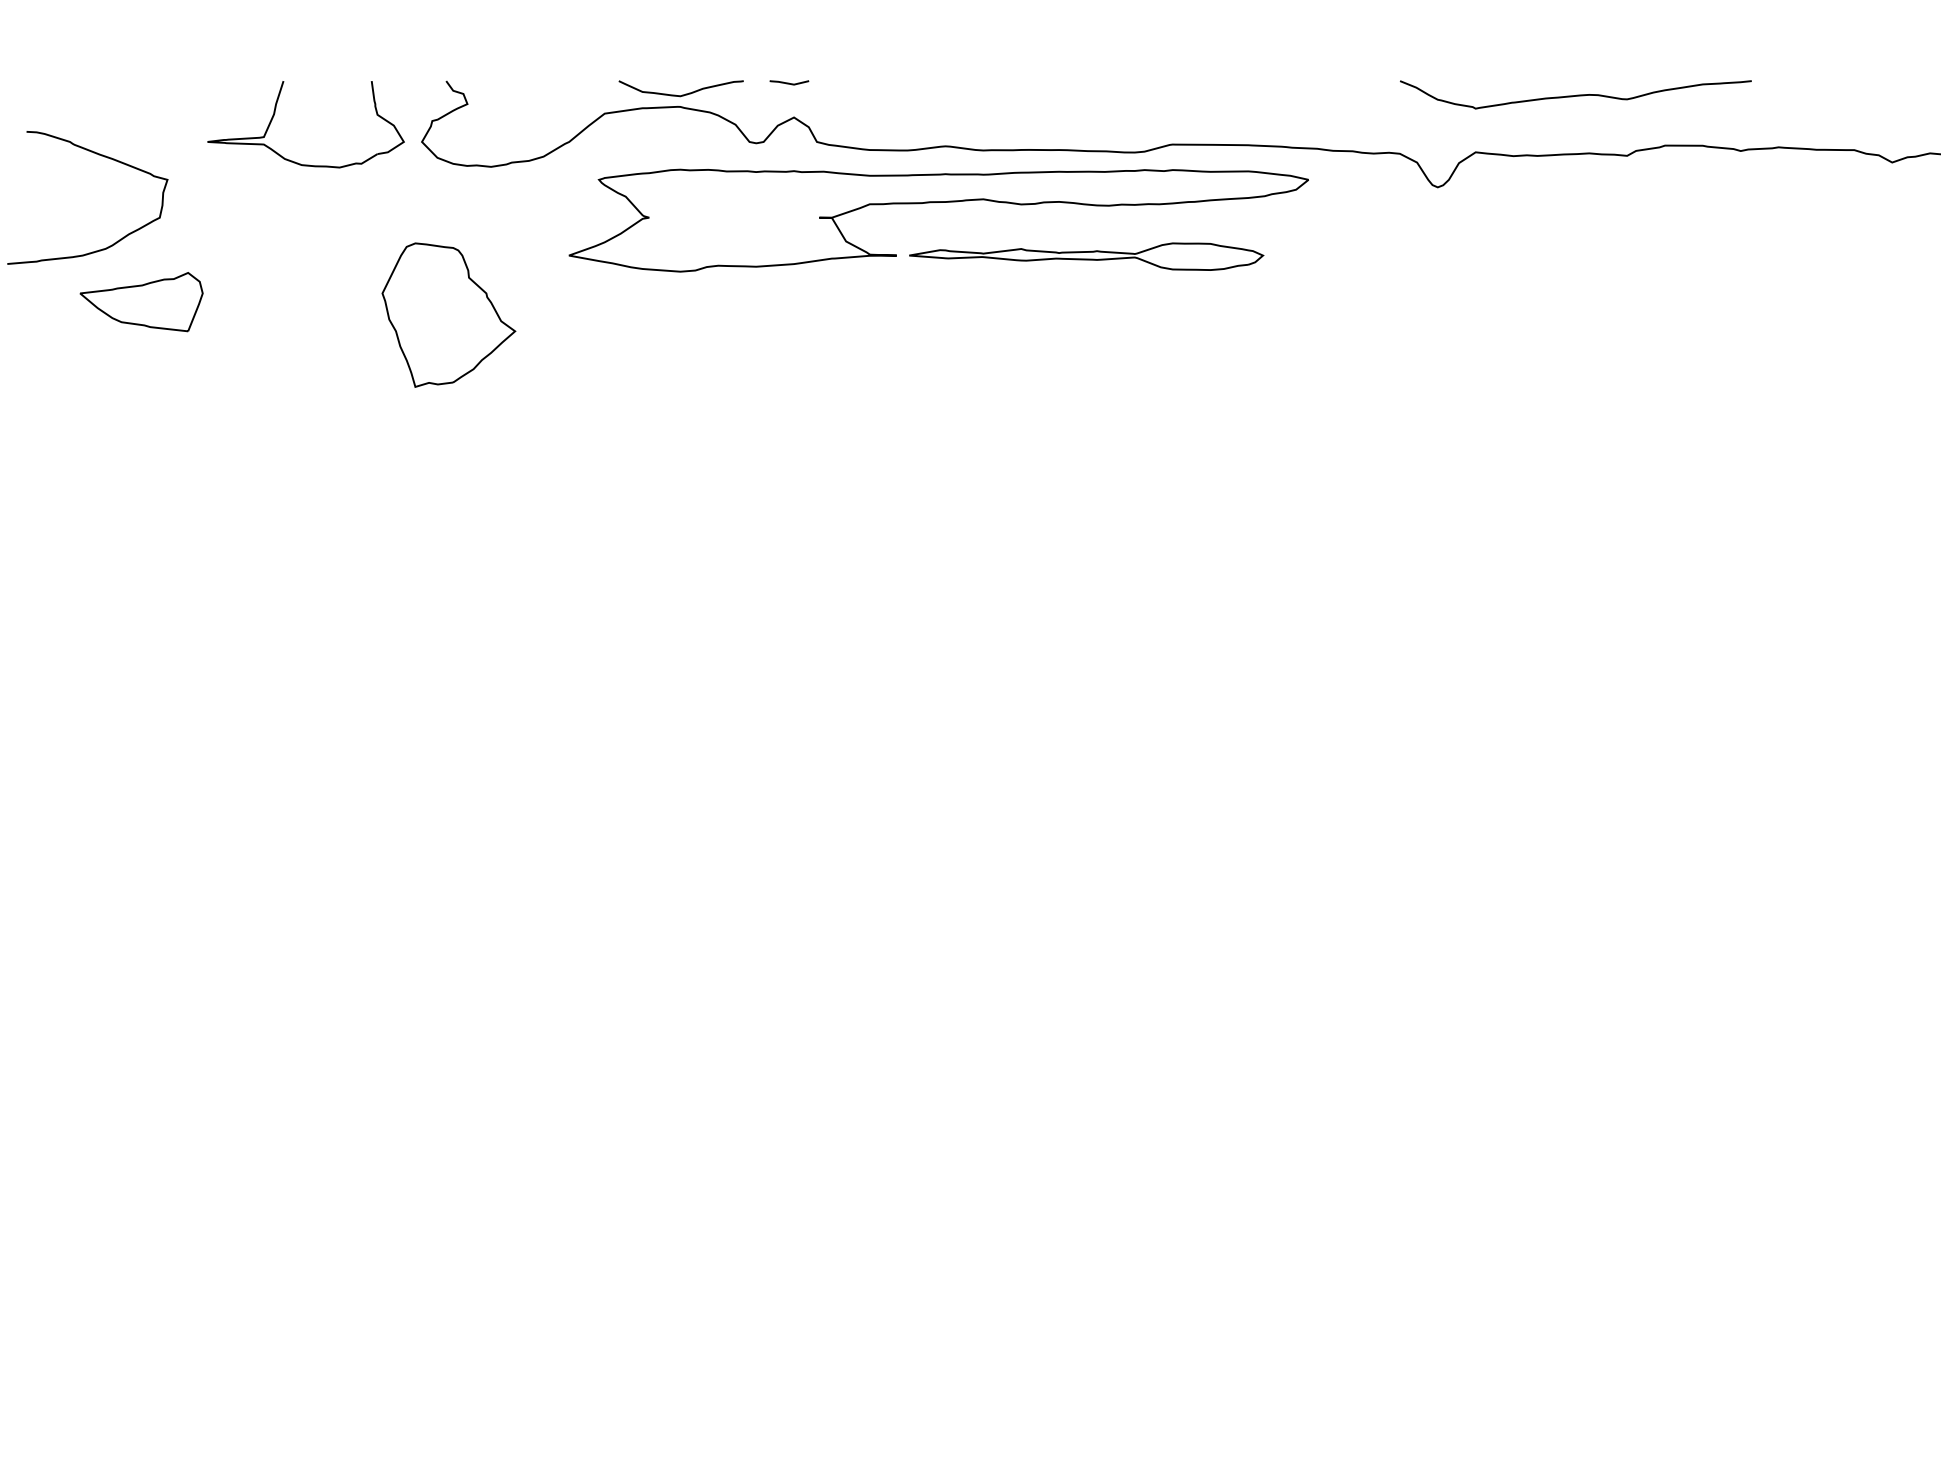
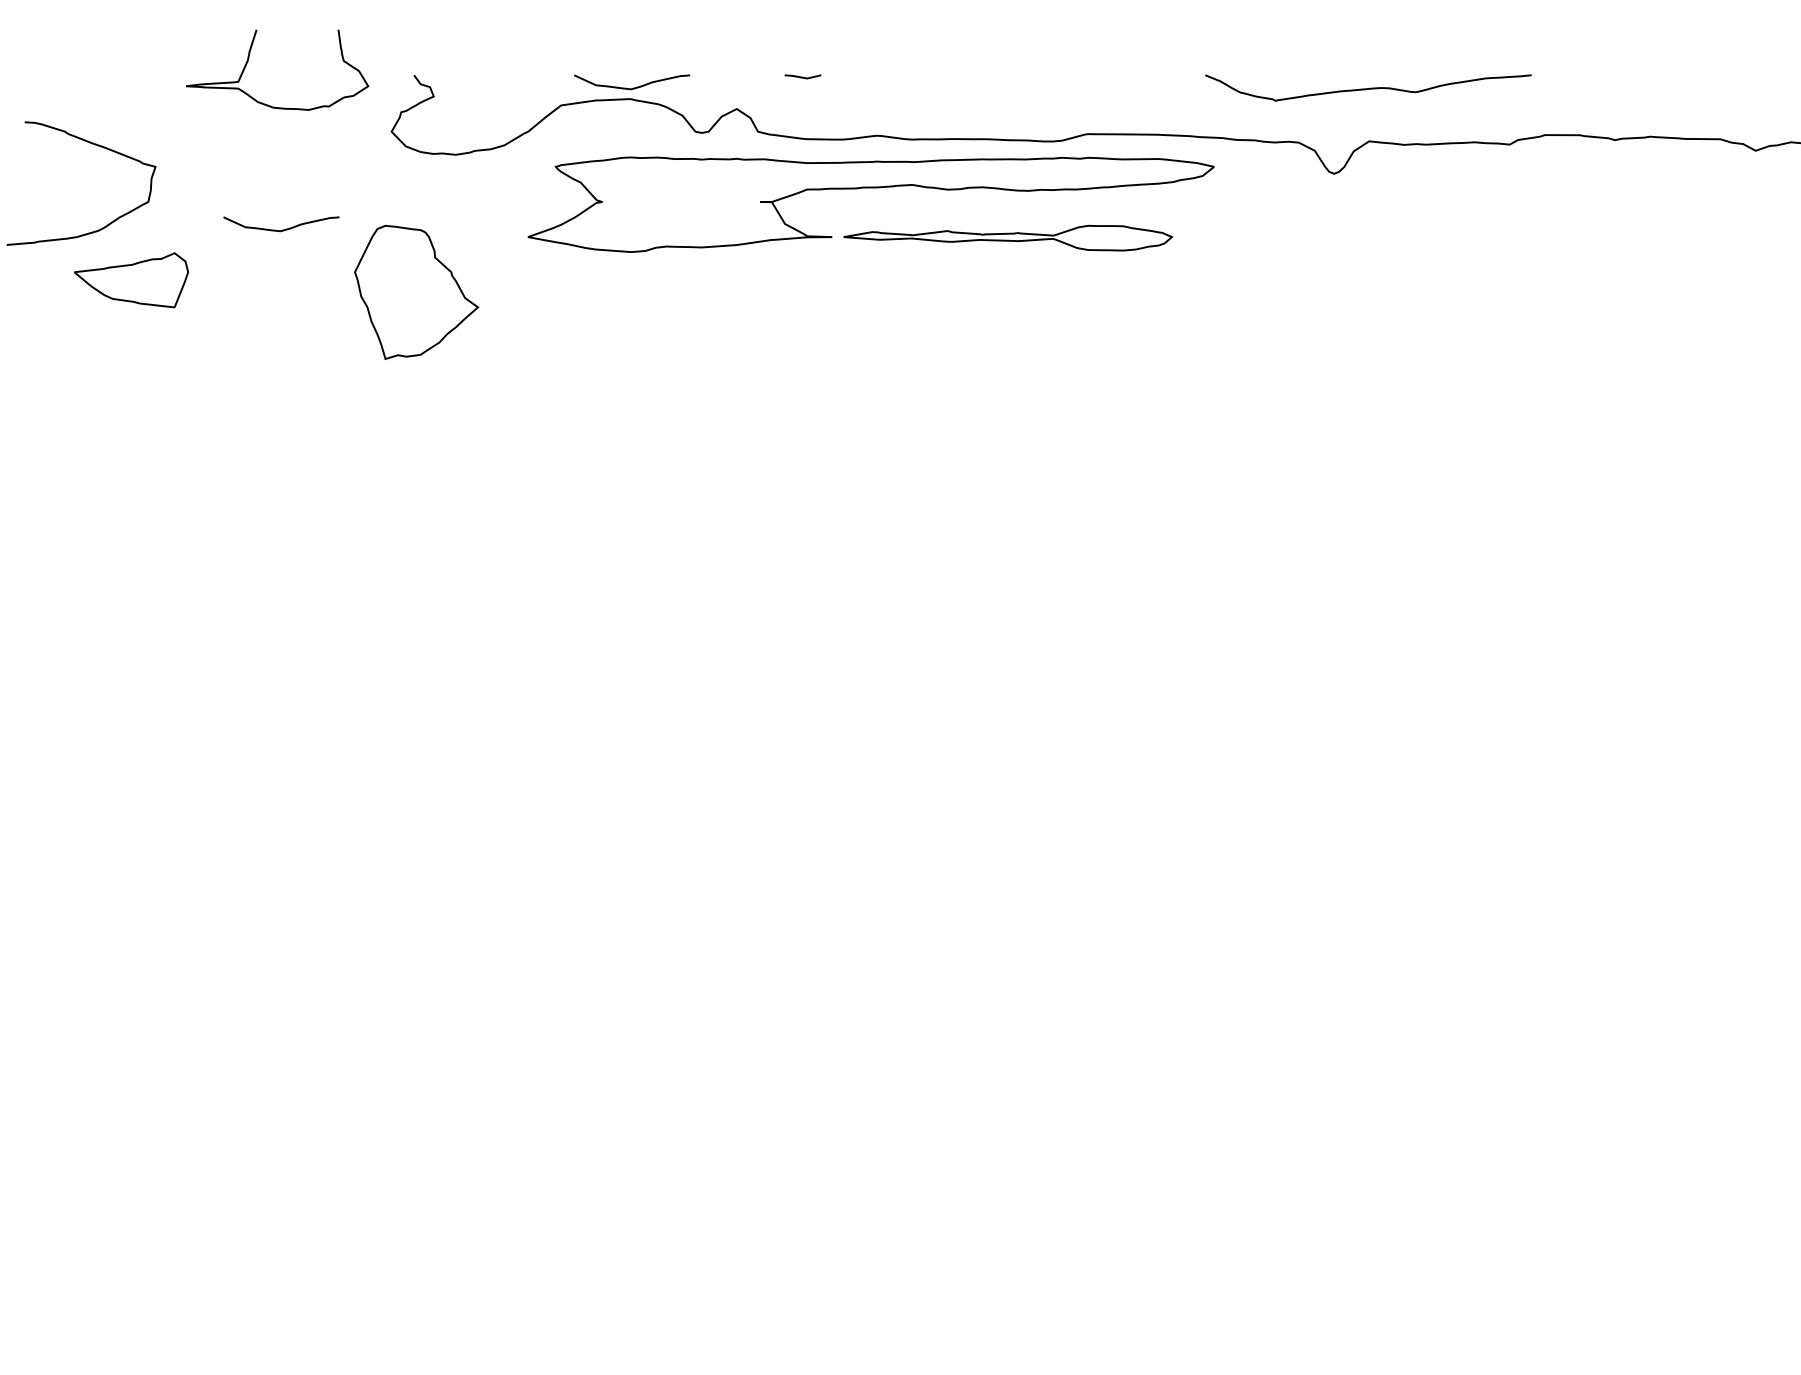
curve: (789, 82) -> (803, 76), moved
curve: (1576, 94) -> (1369, 87), moved
part: (275, 113) -> (249, 59), moved
curve: (304, 247) -> (282, 229), added

